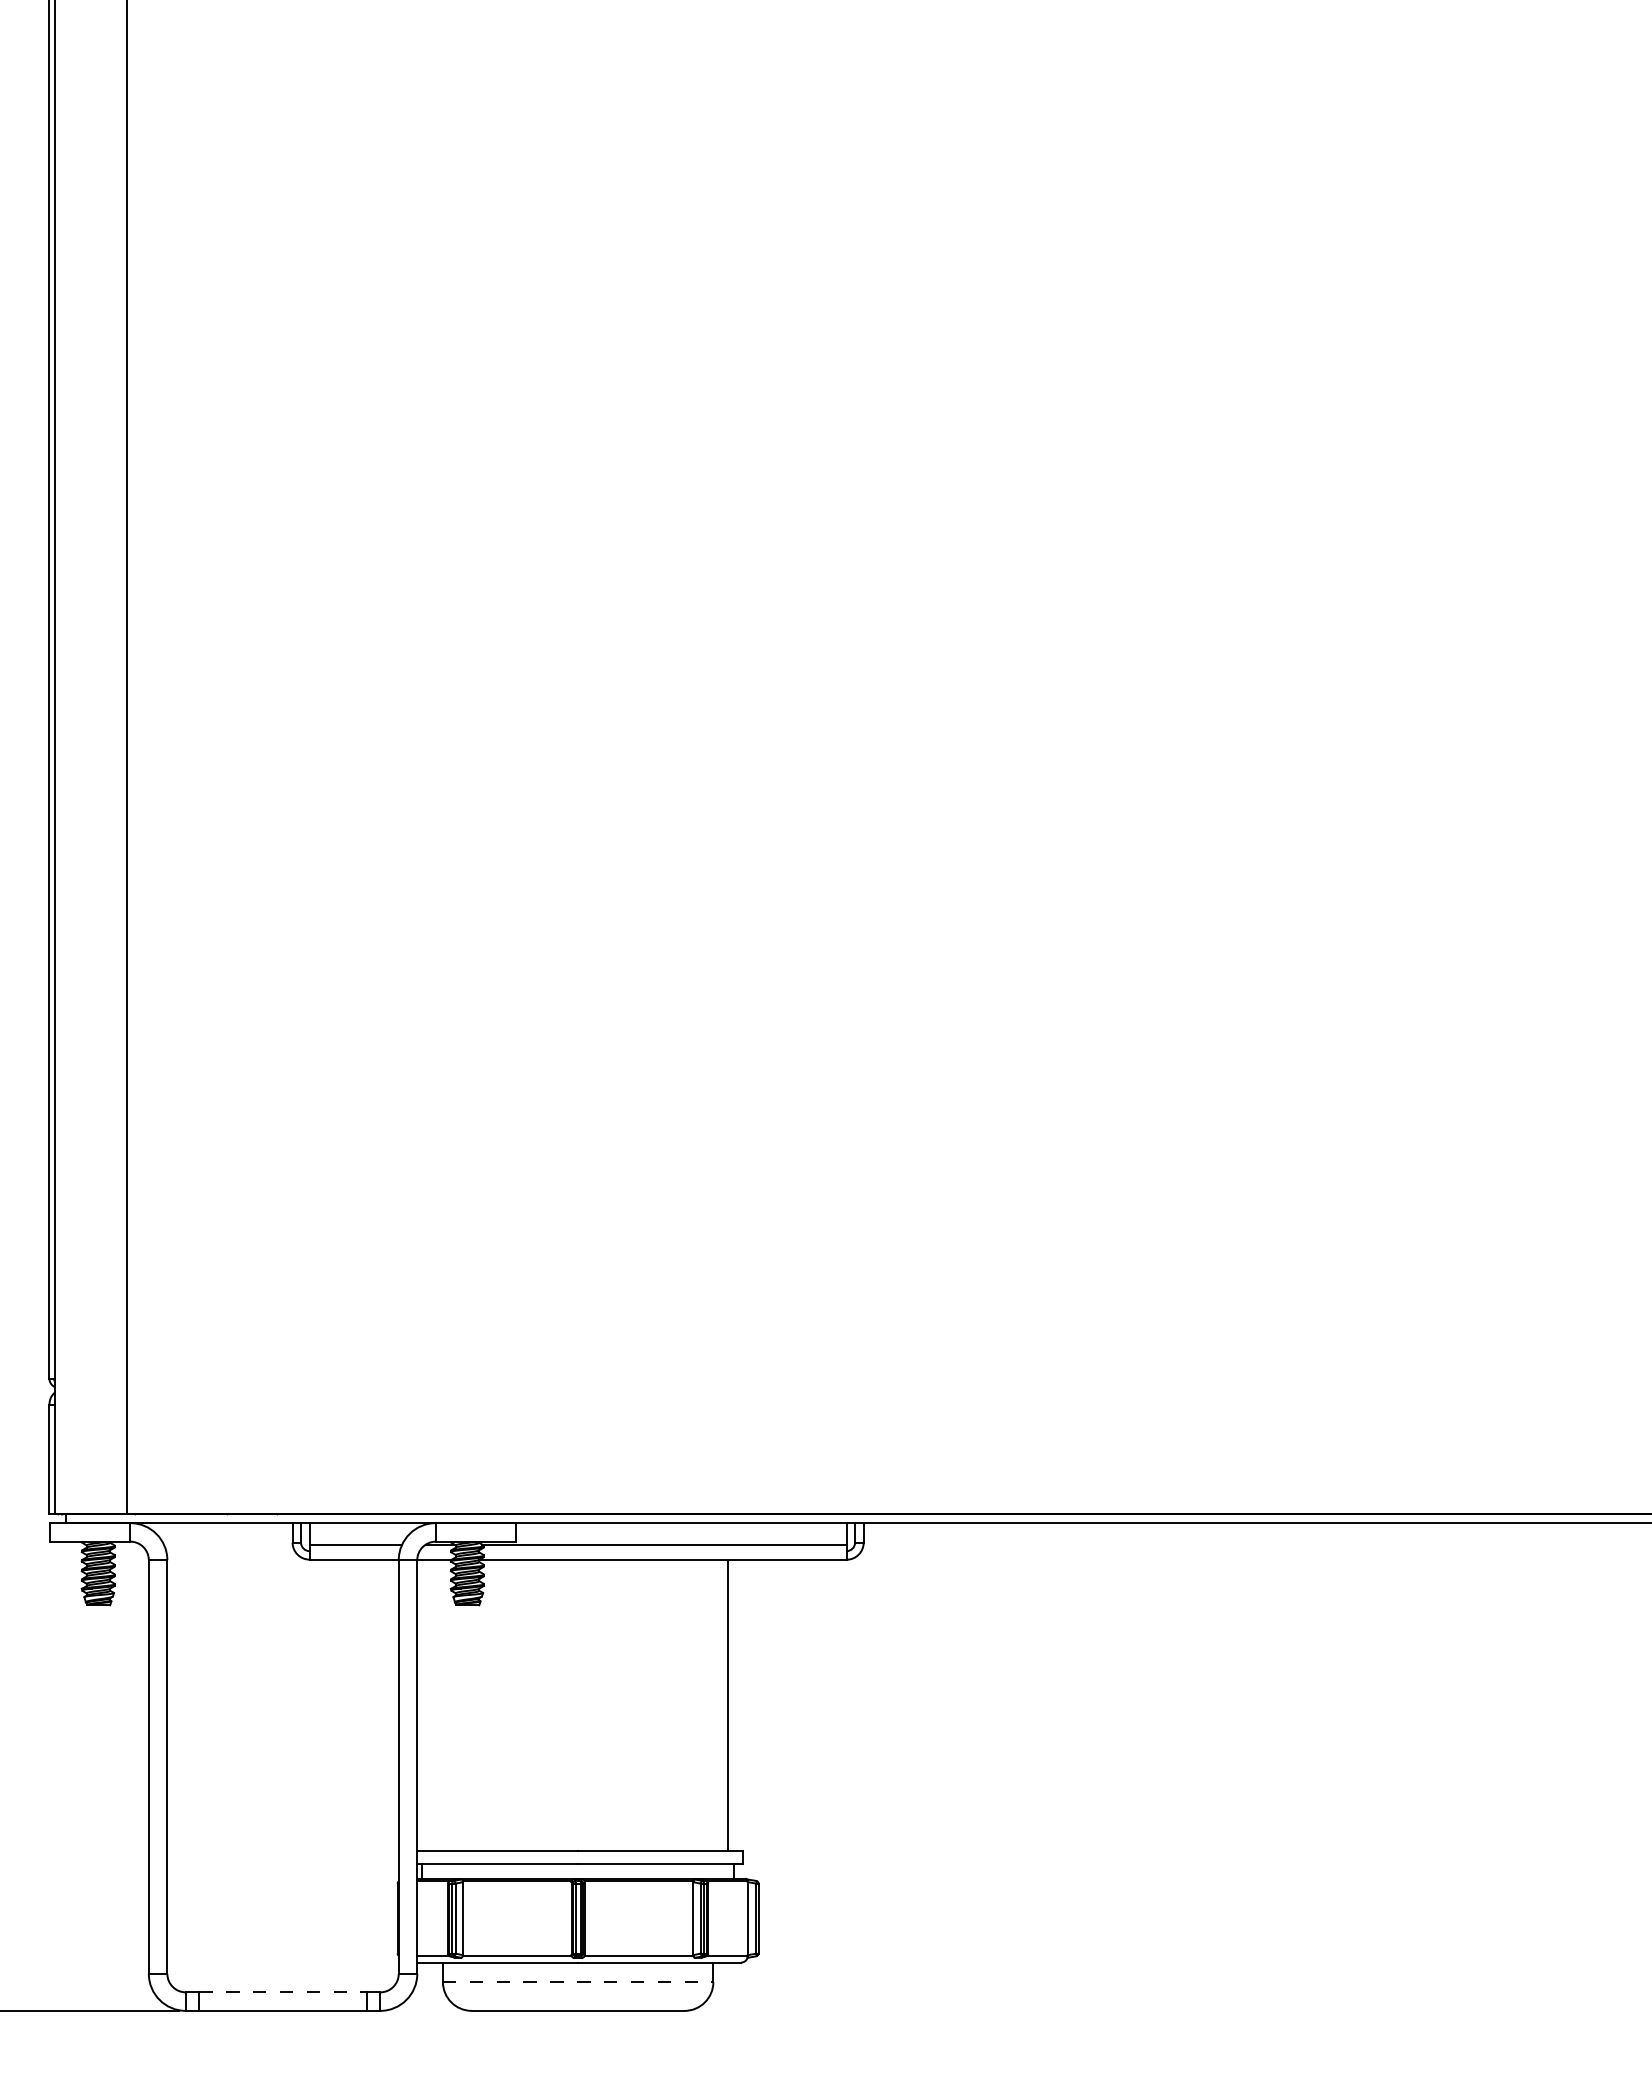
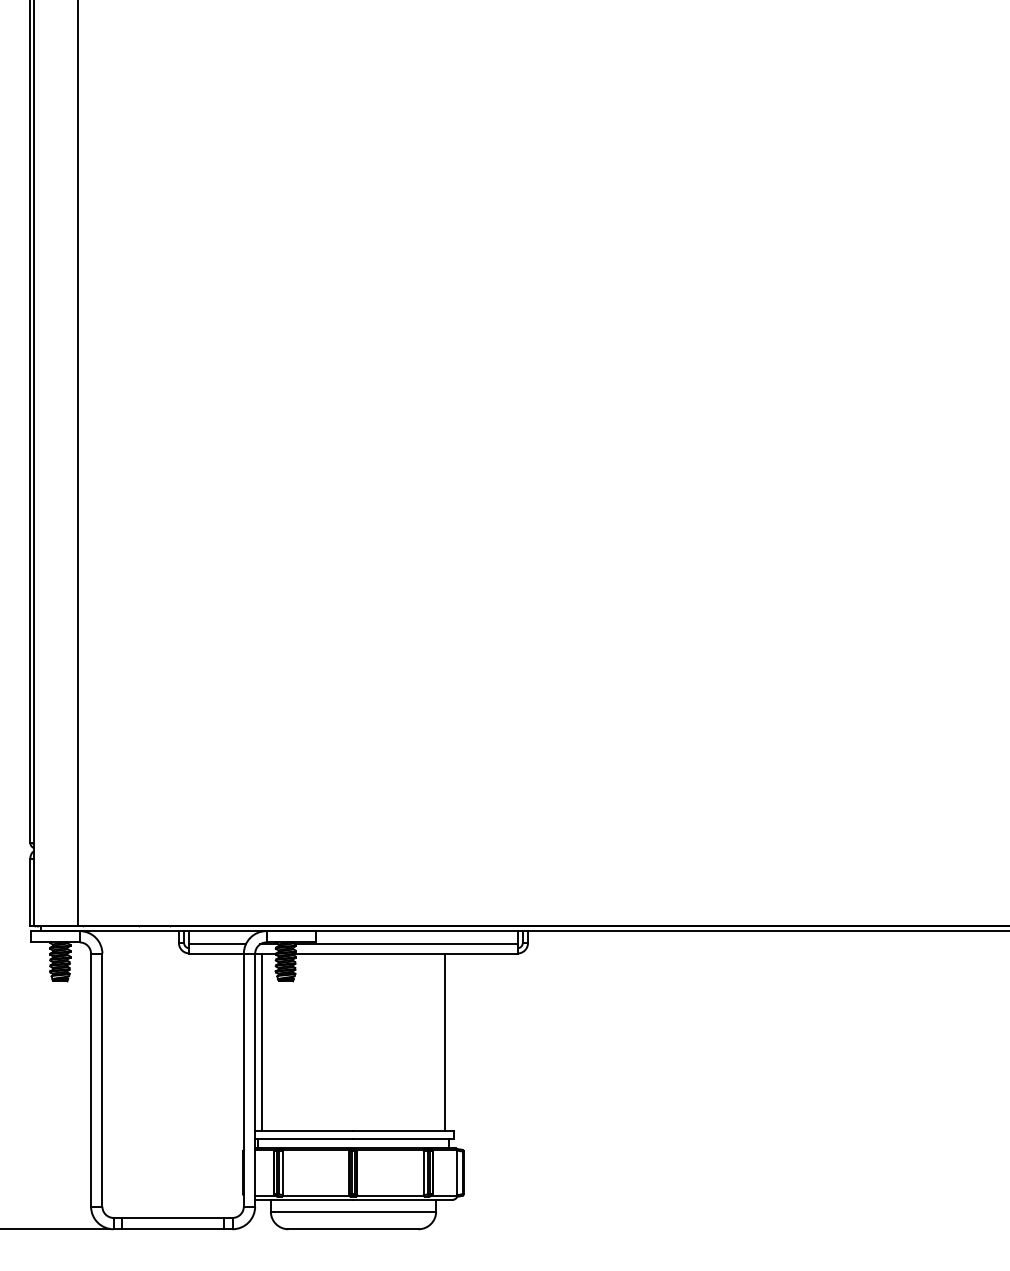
line: (427, 1705) -> (261, 1042), added
line: (578, 1981) -> (353, 1211), dashed -> solid
line: (283, 1991) -> (173, 1217), dashed -> solid

